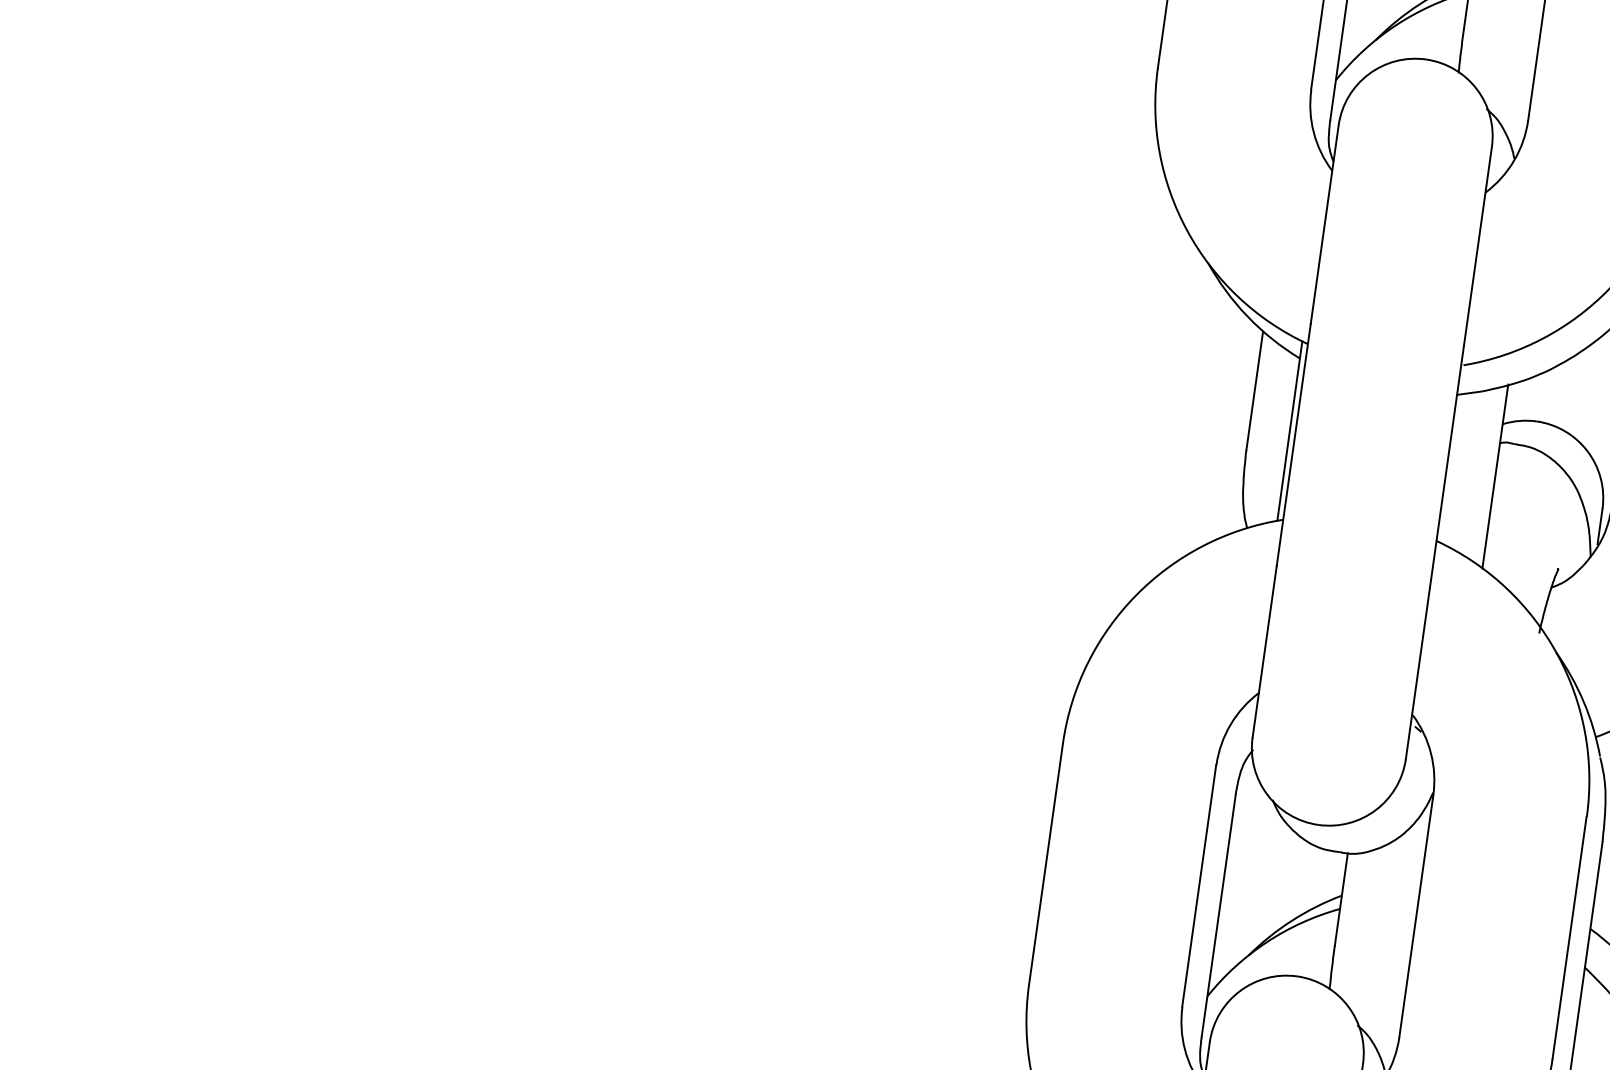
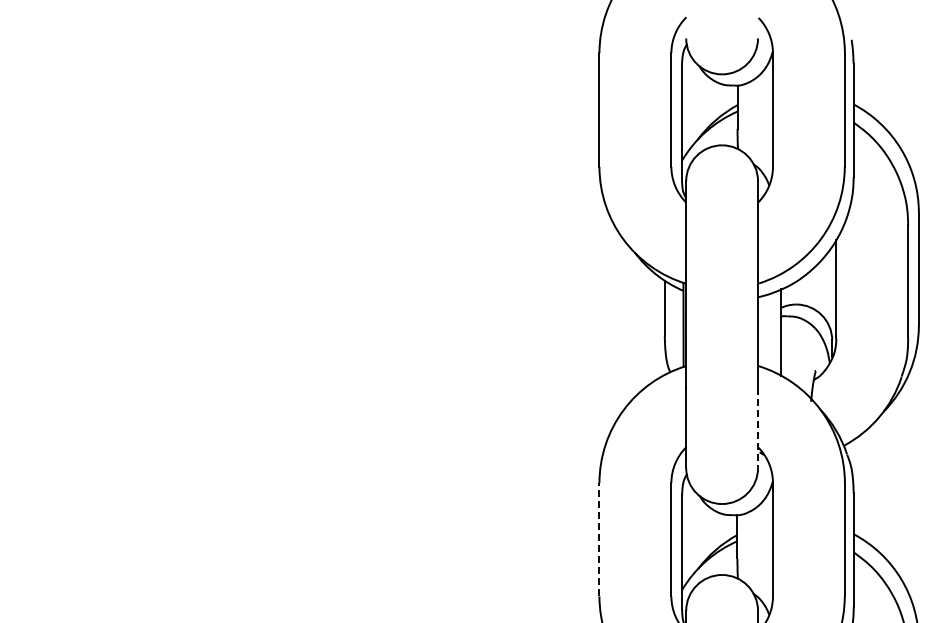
line: (1418, 674) -> (758, 428), solid -> dashed
line: (1046, 863) -> (599, 539), solid -> dashed

